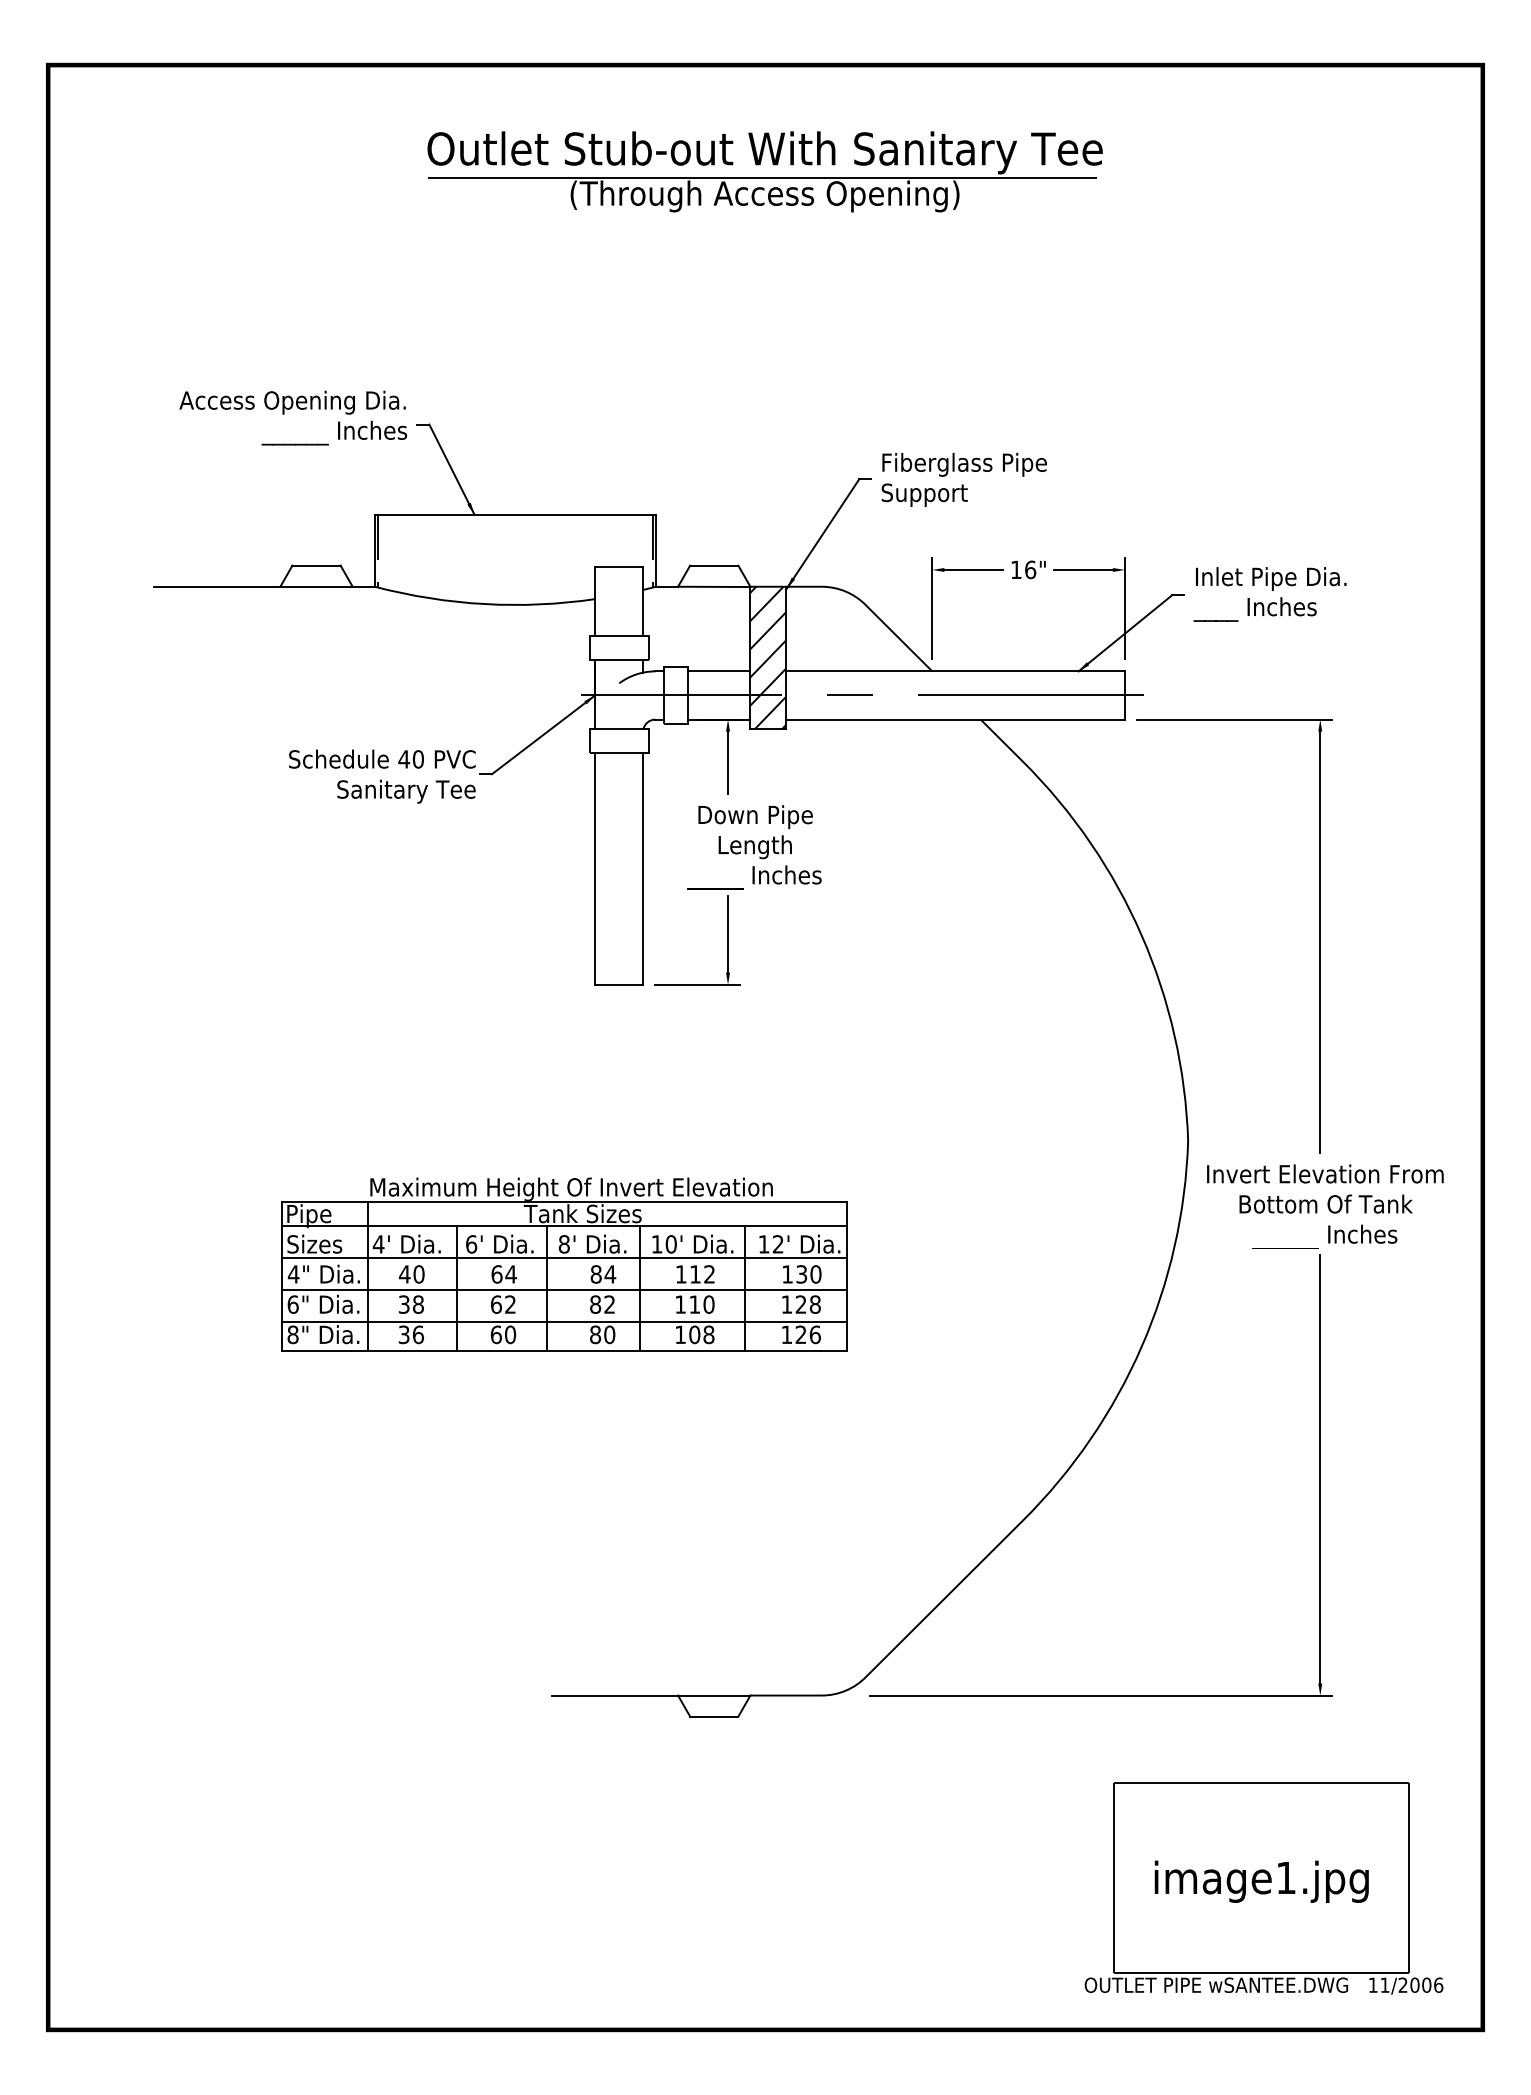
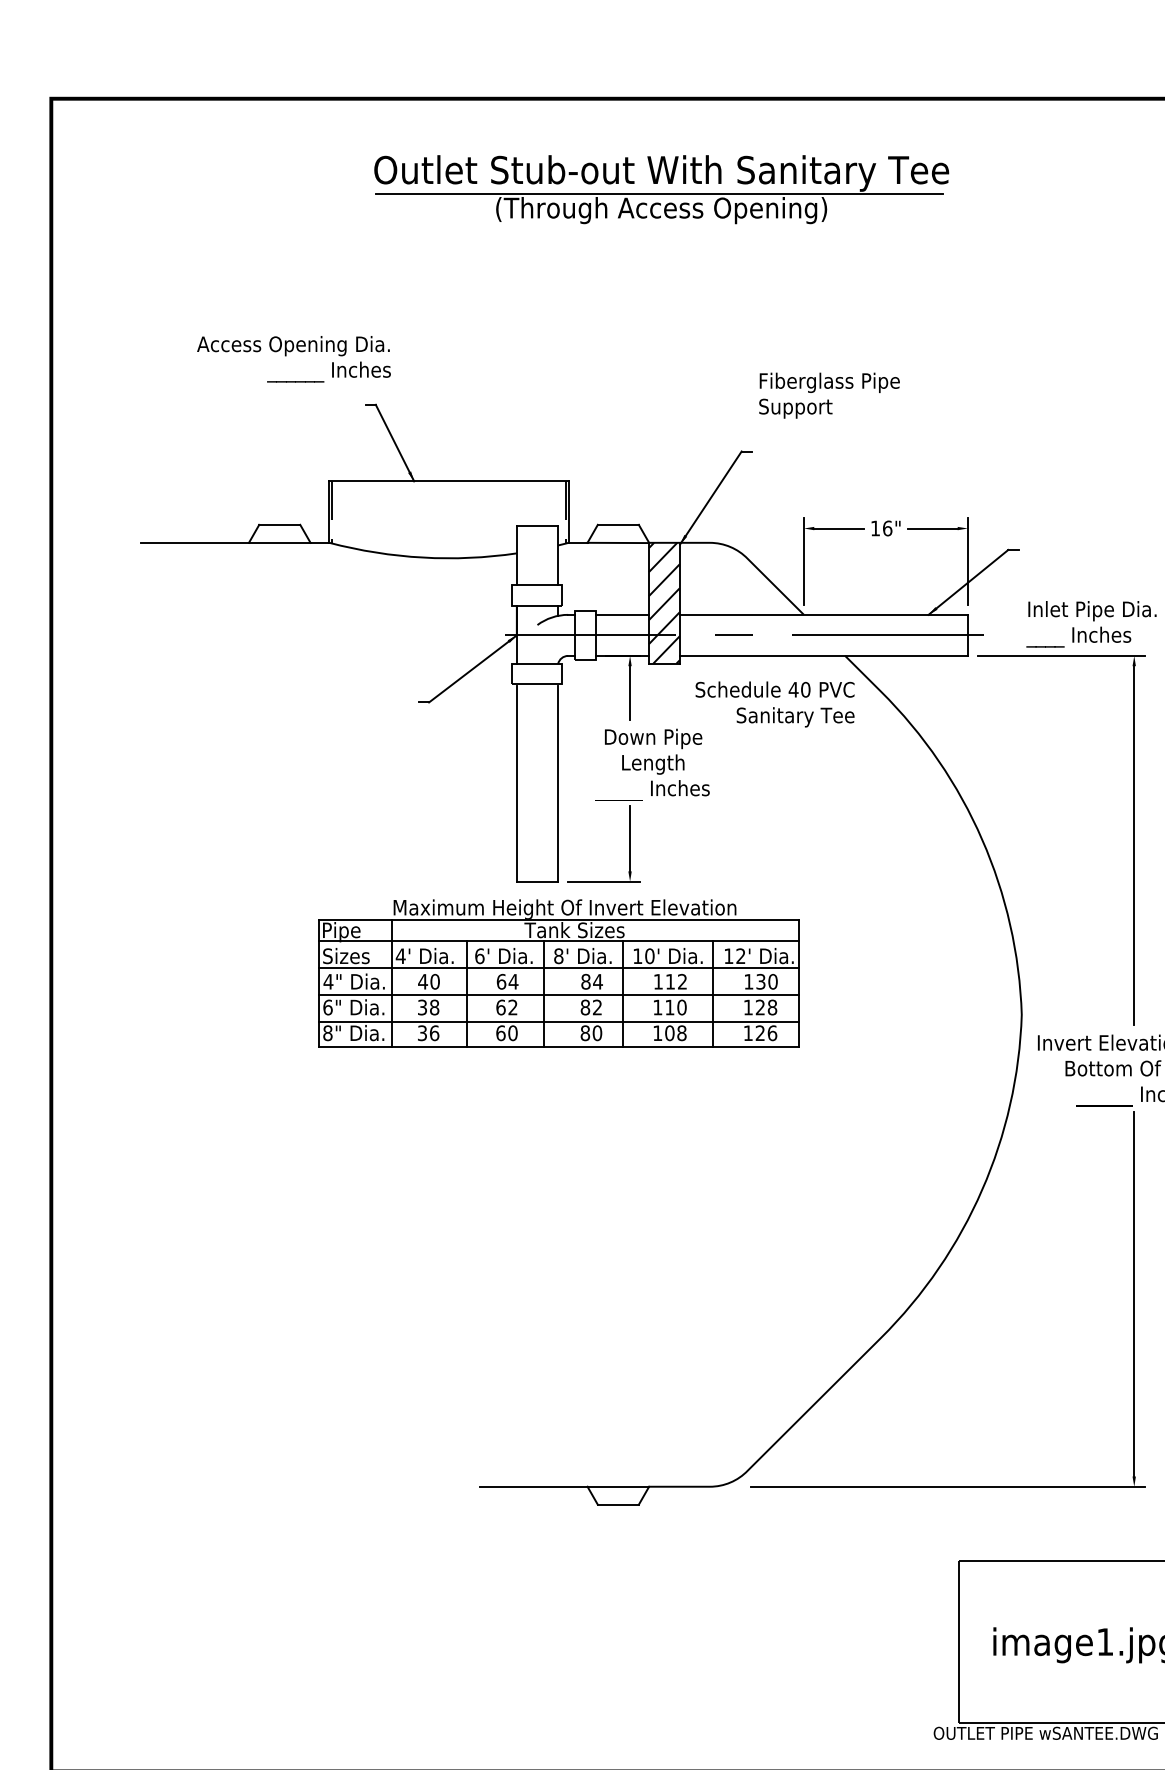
text: (293, 417) -> (294, 358), moved
text: (963, 479) -> (828, 395), moved
text: (1269, 594) -> (1091, 624), moved
text: (382, 776) -> (775, 704), moved
part: (564, 1264) -> (558, 973), moved

